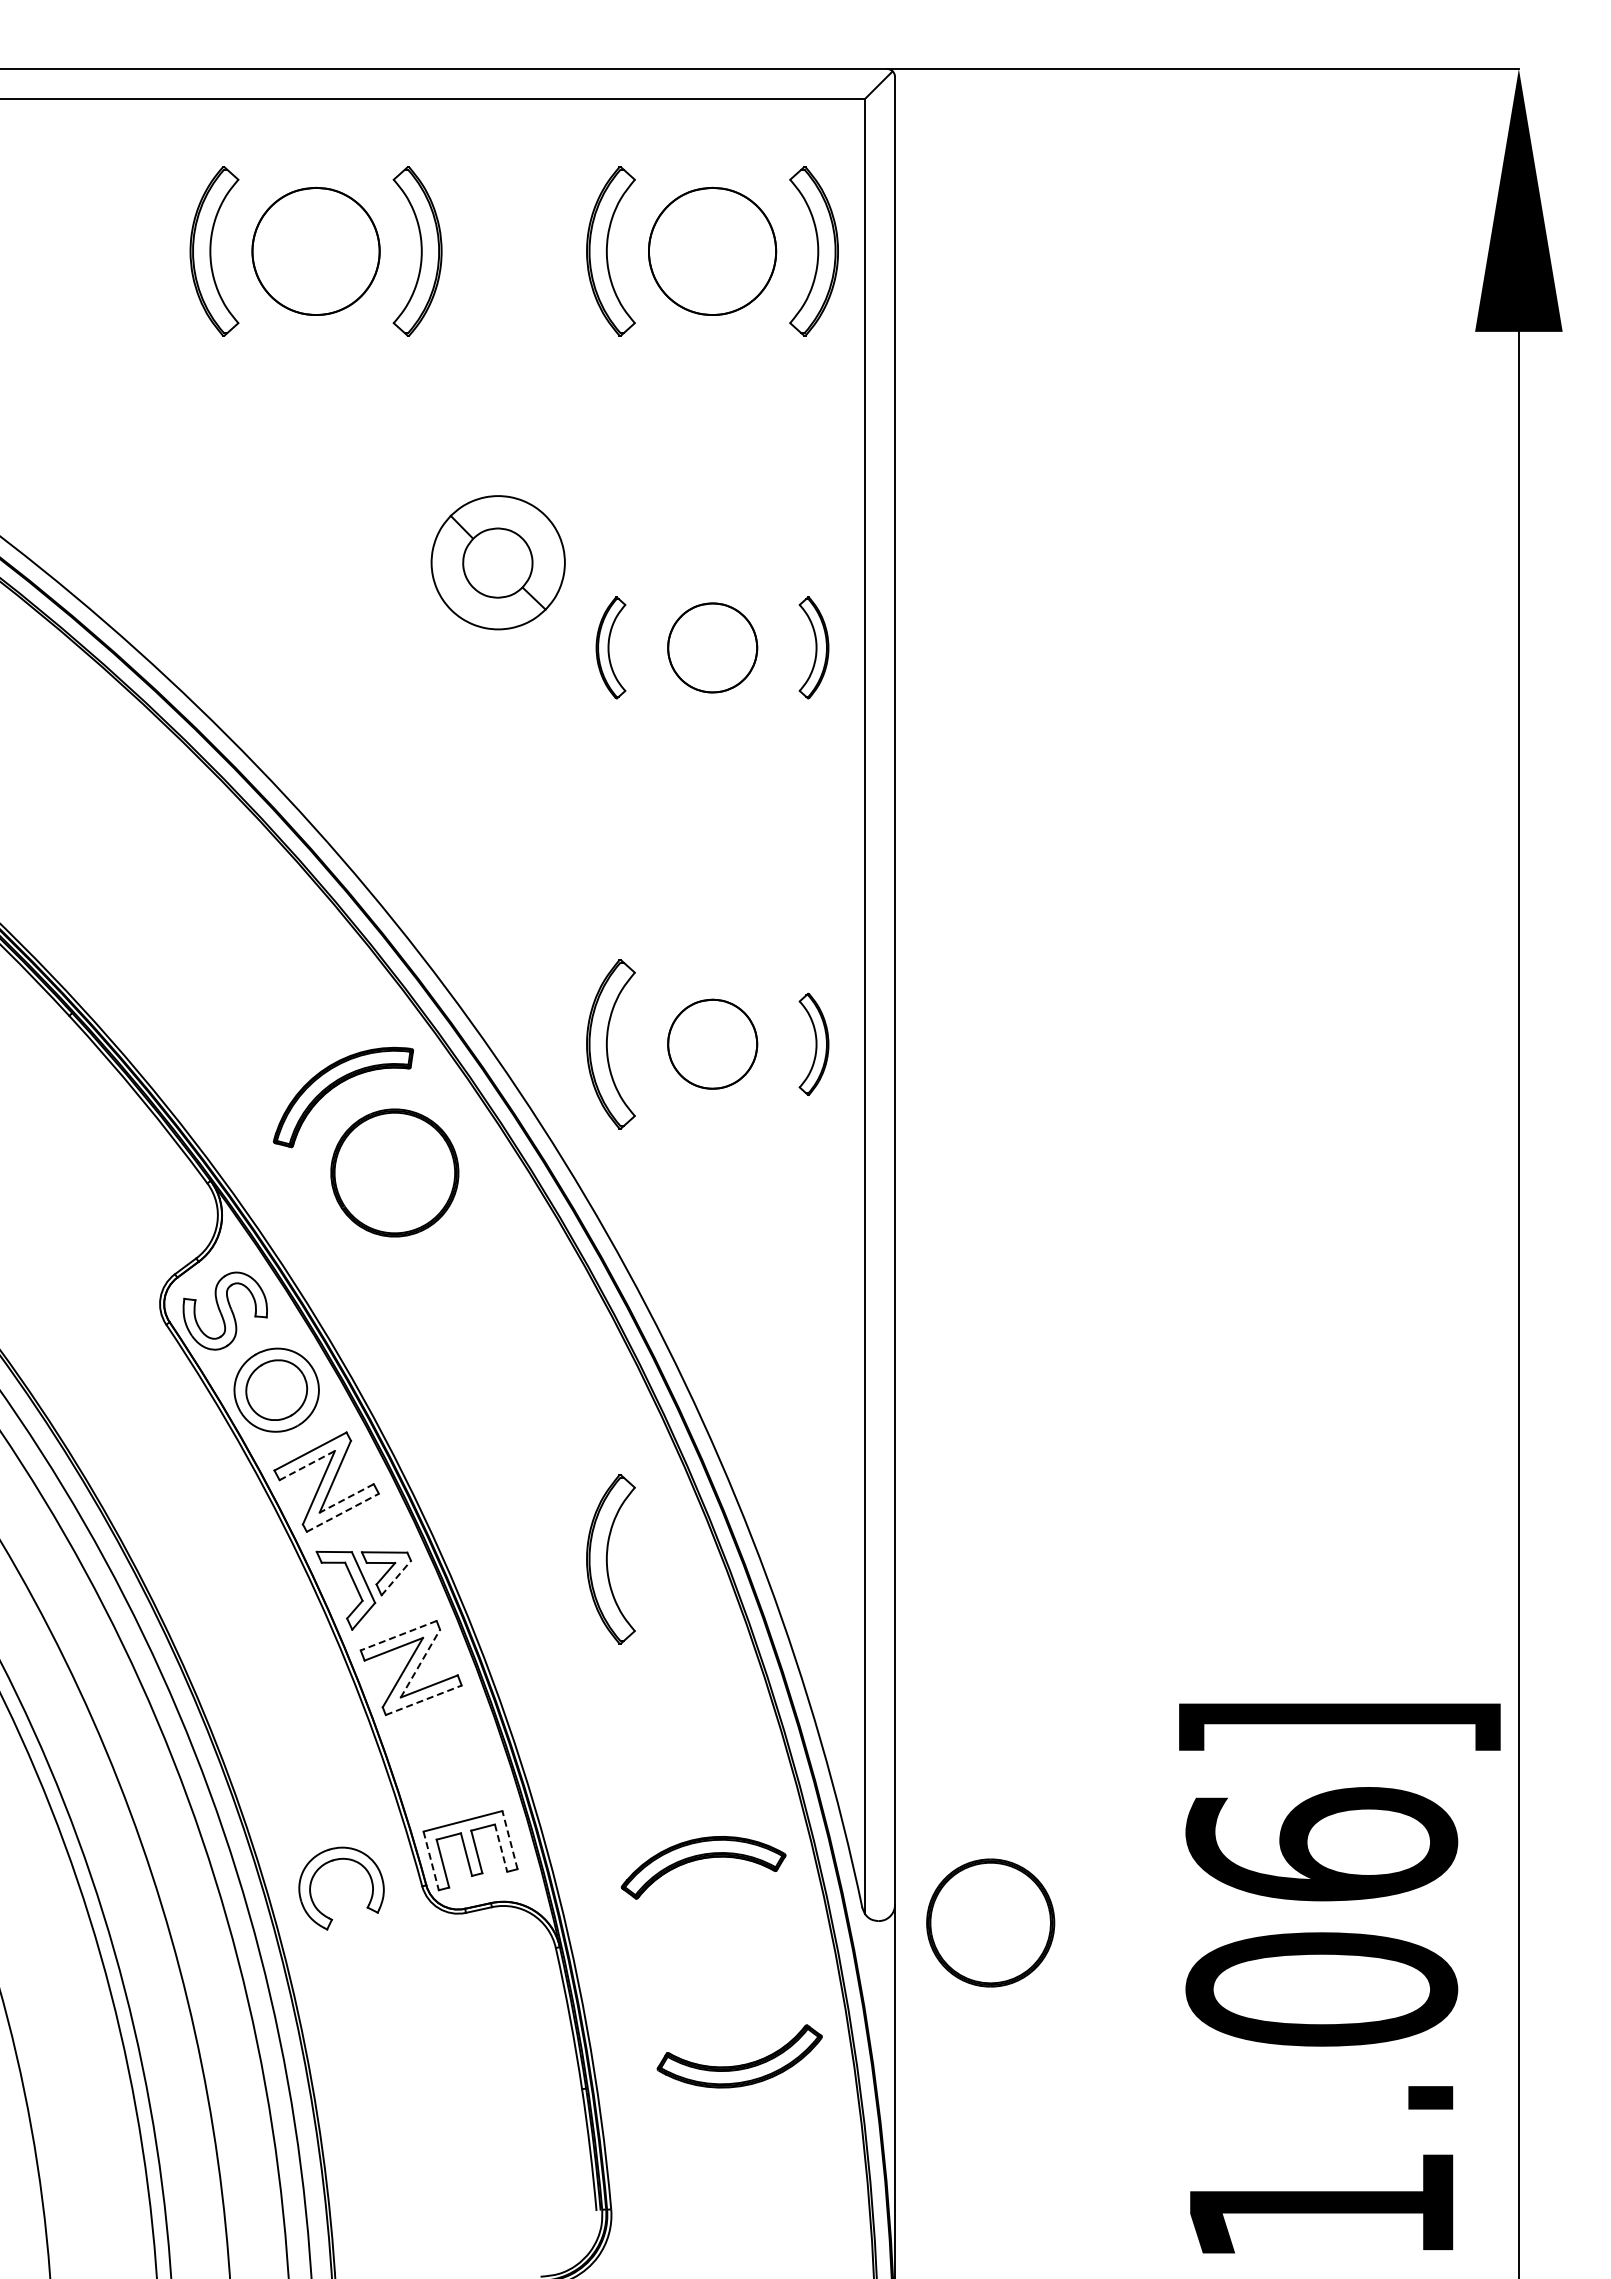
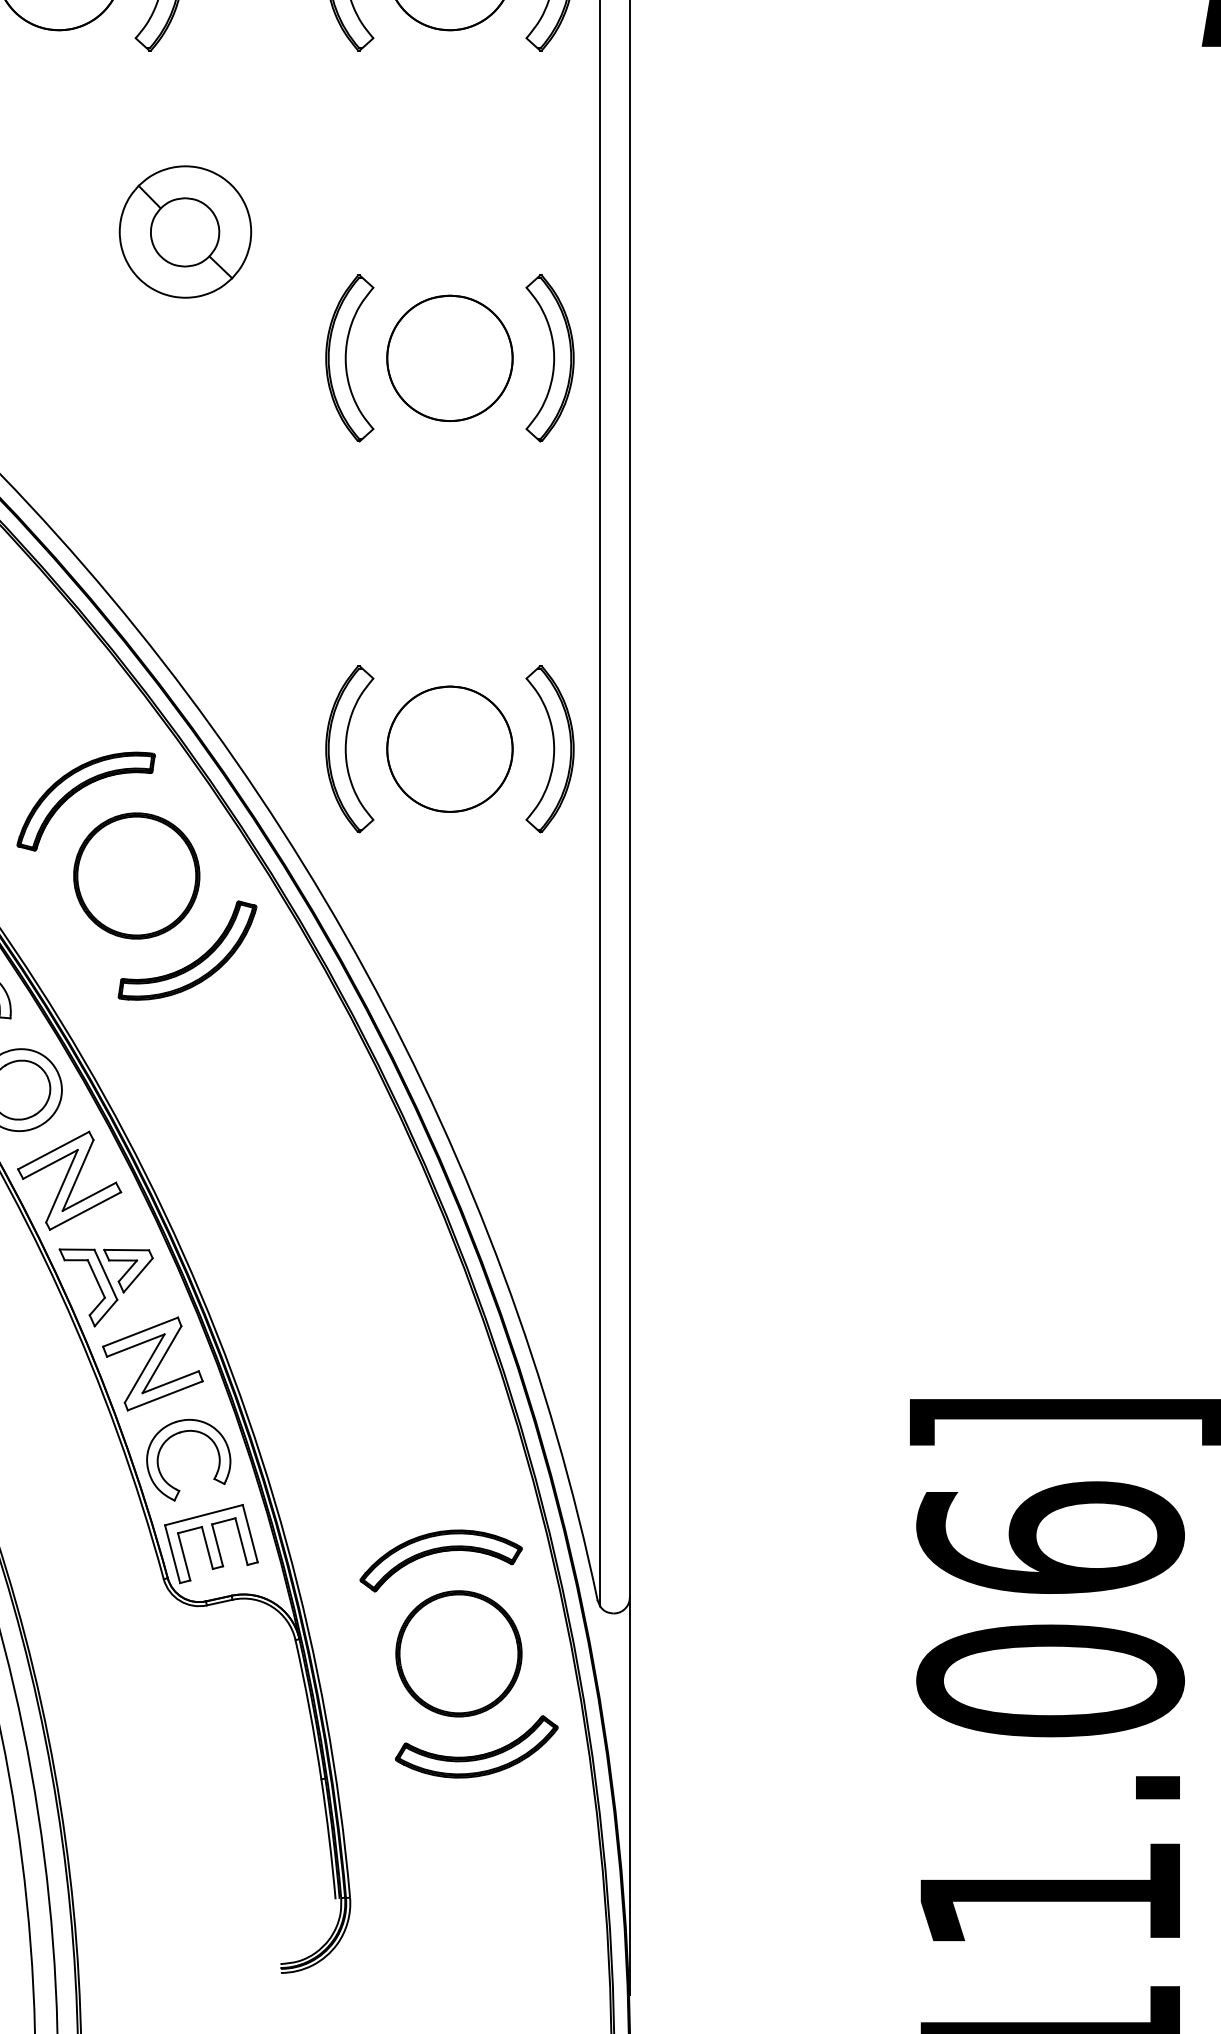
part: (497, 562) -> (184, 231), moved
part: (610, 647) -> (349, 357), size x1.67
part: (712, 647) -> (449, 357), size x1.43
part: (813, 647) -> (549, 357), size x1.67
part: (712, 1043) -> (449, 748), size x1.43
part: (813, 1044) -> (549, 749), size x1.67
part: (454, 1258) -> (195, 960), added
line: (307, 1465) -> (50, 1164), dashed -> solid
line: (346, 1498) -> (89, 1196), dashed -> solid
line: (342, 1512) -> (85, 1210), dashed -> solid
part: (610, 1559) -> (349, 1257), removed
line: (396, 1578) -> (138, 1275), dashed -> solid
line: (398, 1635) -> (140, 1331), dashed -> solid
line: (420, 1663) -> (162, 1359), dashed -> solid
line: (423, 1700) -> (165, 1396), dashed -> solid
line: (509, 1839) -> (249, 1533), dashed -> solid
line: (501, 1848) -> (241, 1541), dashed -> solid
part: (338, 1860) -> (185, 1432), moved
line: (431, 1861) -> (172, 1554), dashed -> solid
part: (990, 1922) -> (458, 1653), moved

